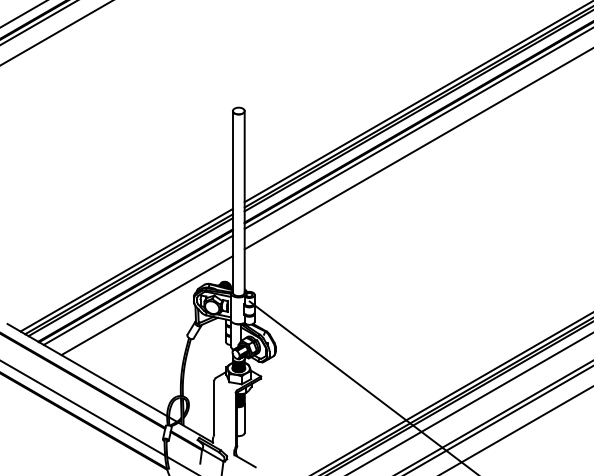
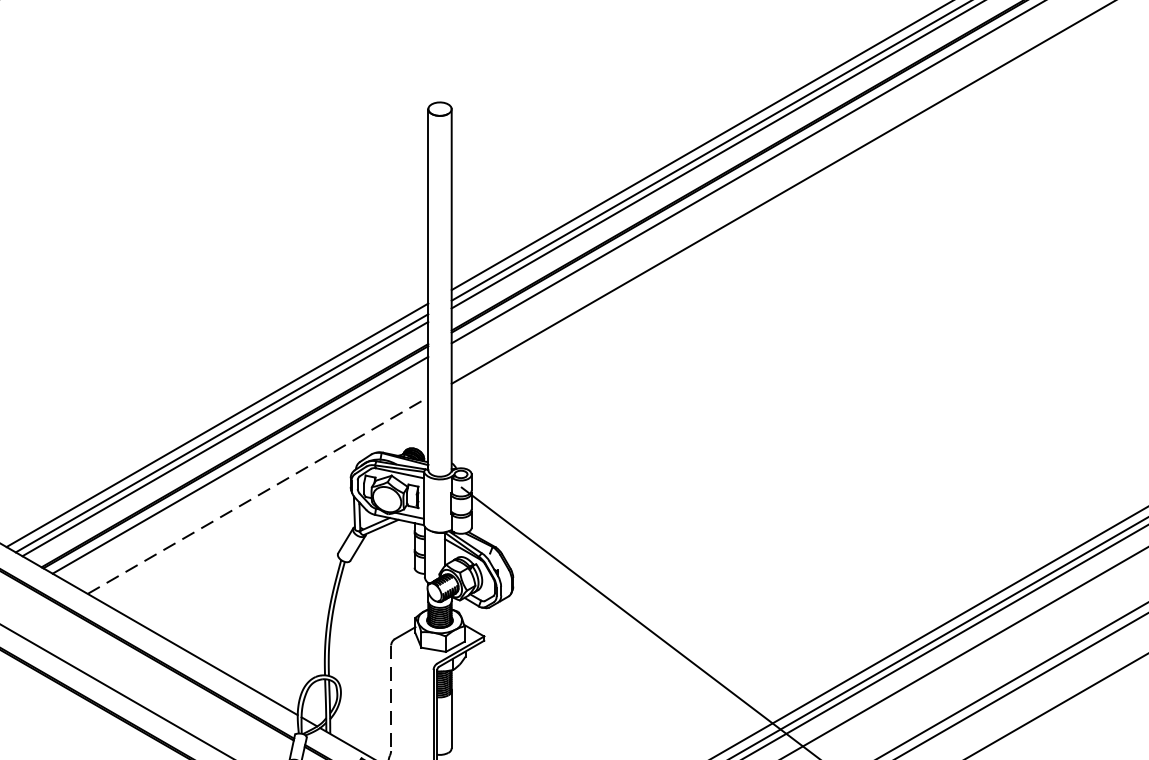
line: (147, 305) -> (258, 495), solid -> dashed
line: (214, 407) -> (391, 697), solid -> dashed

